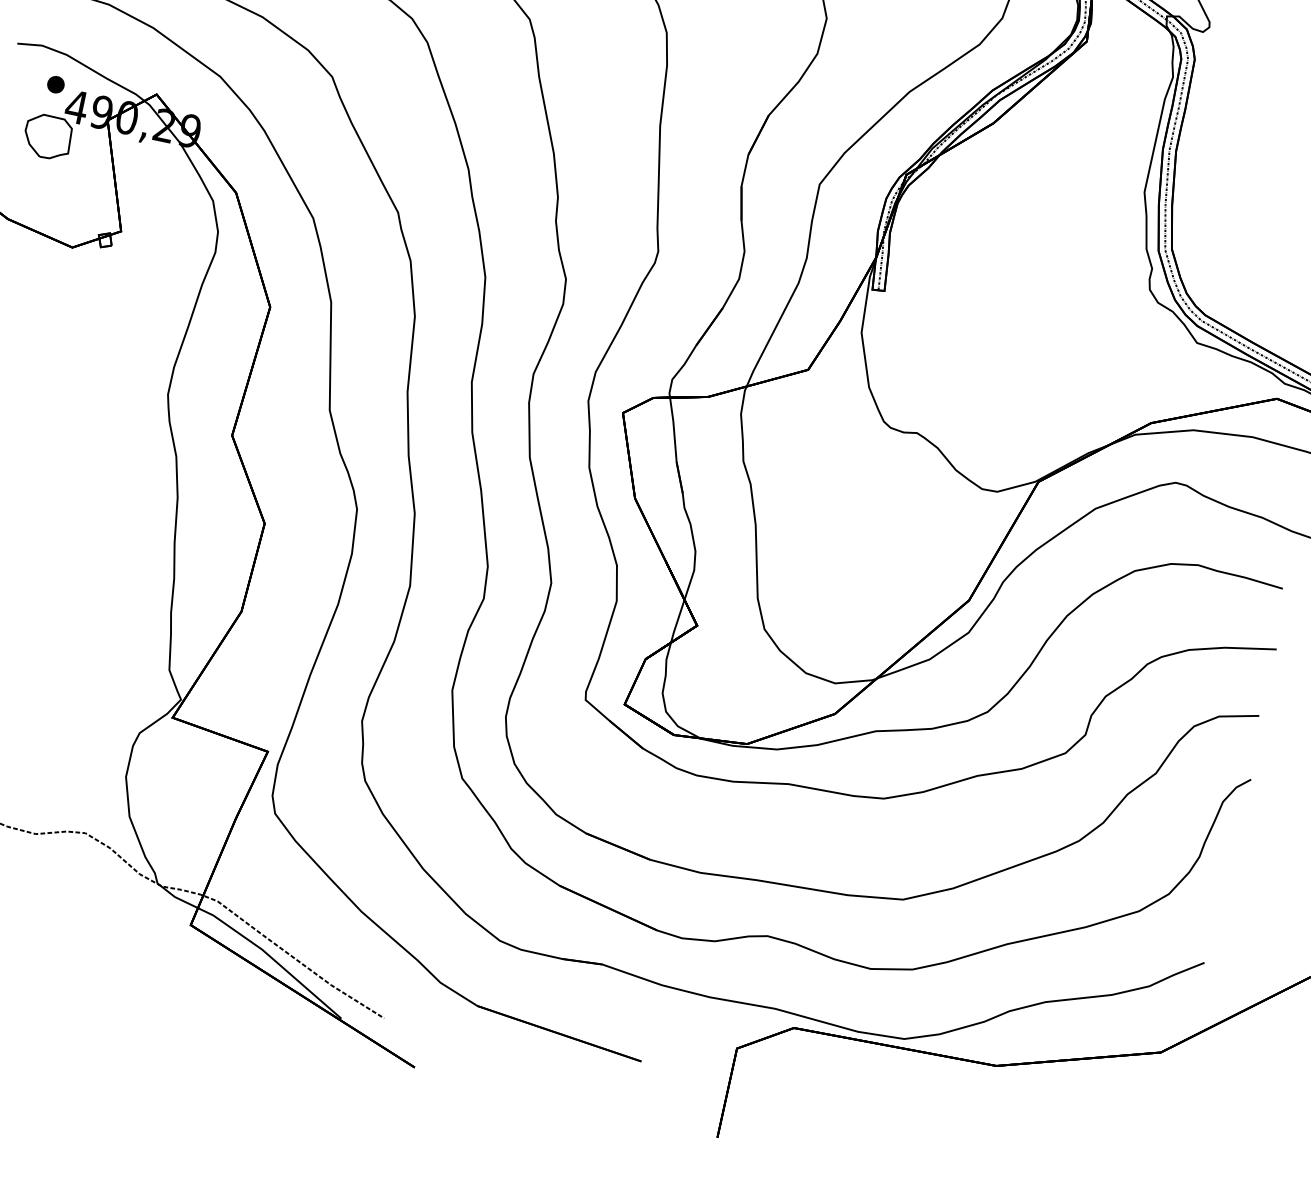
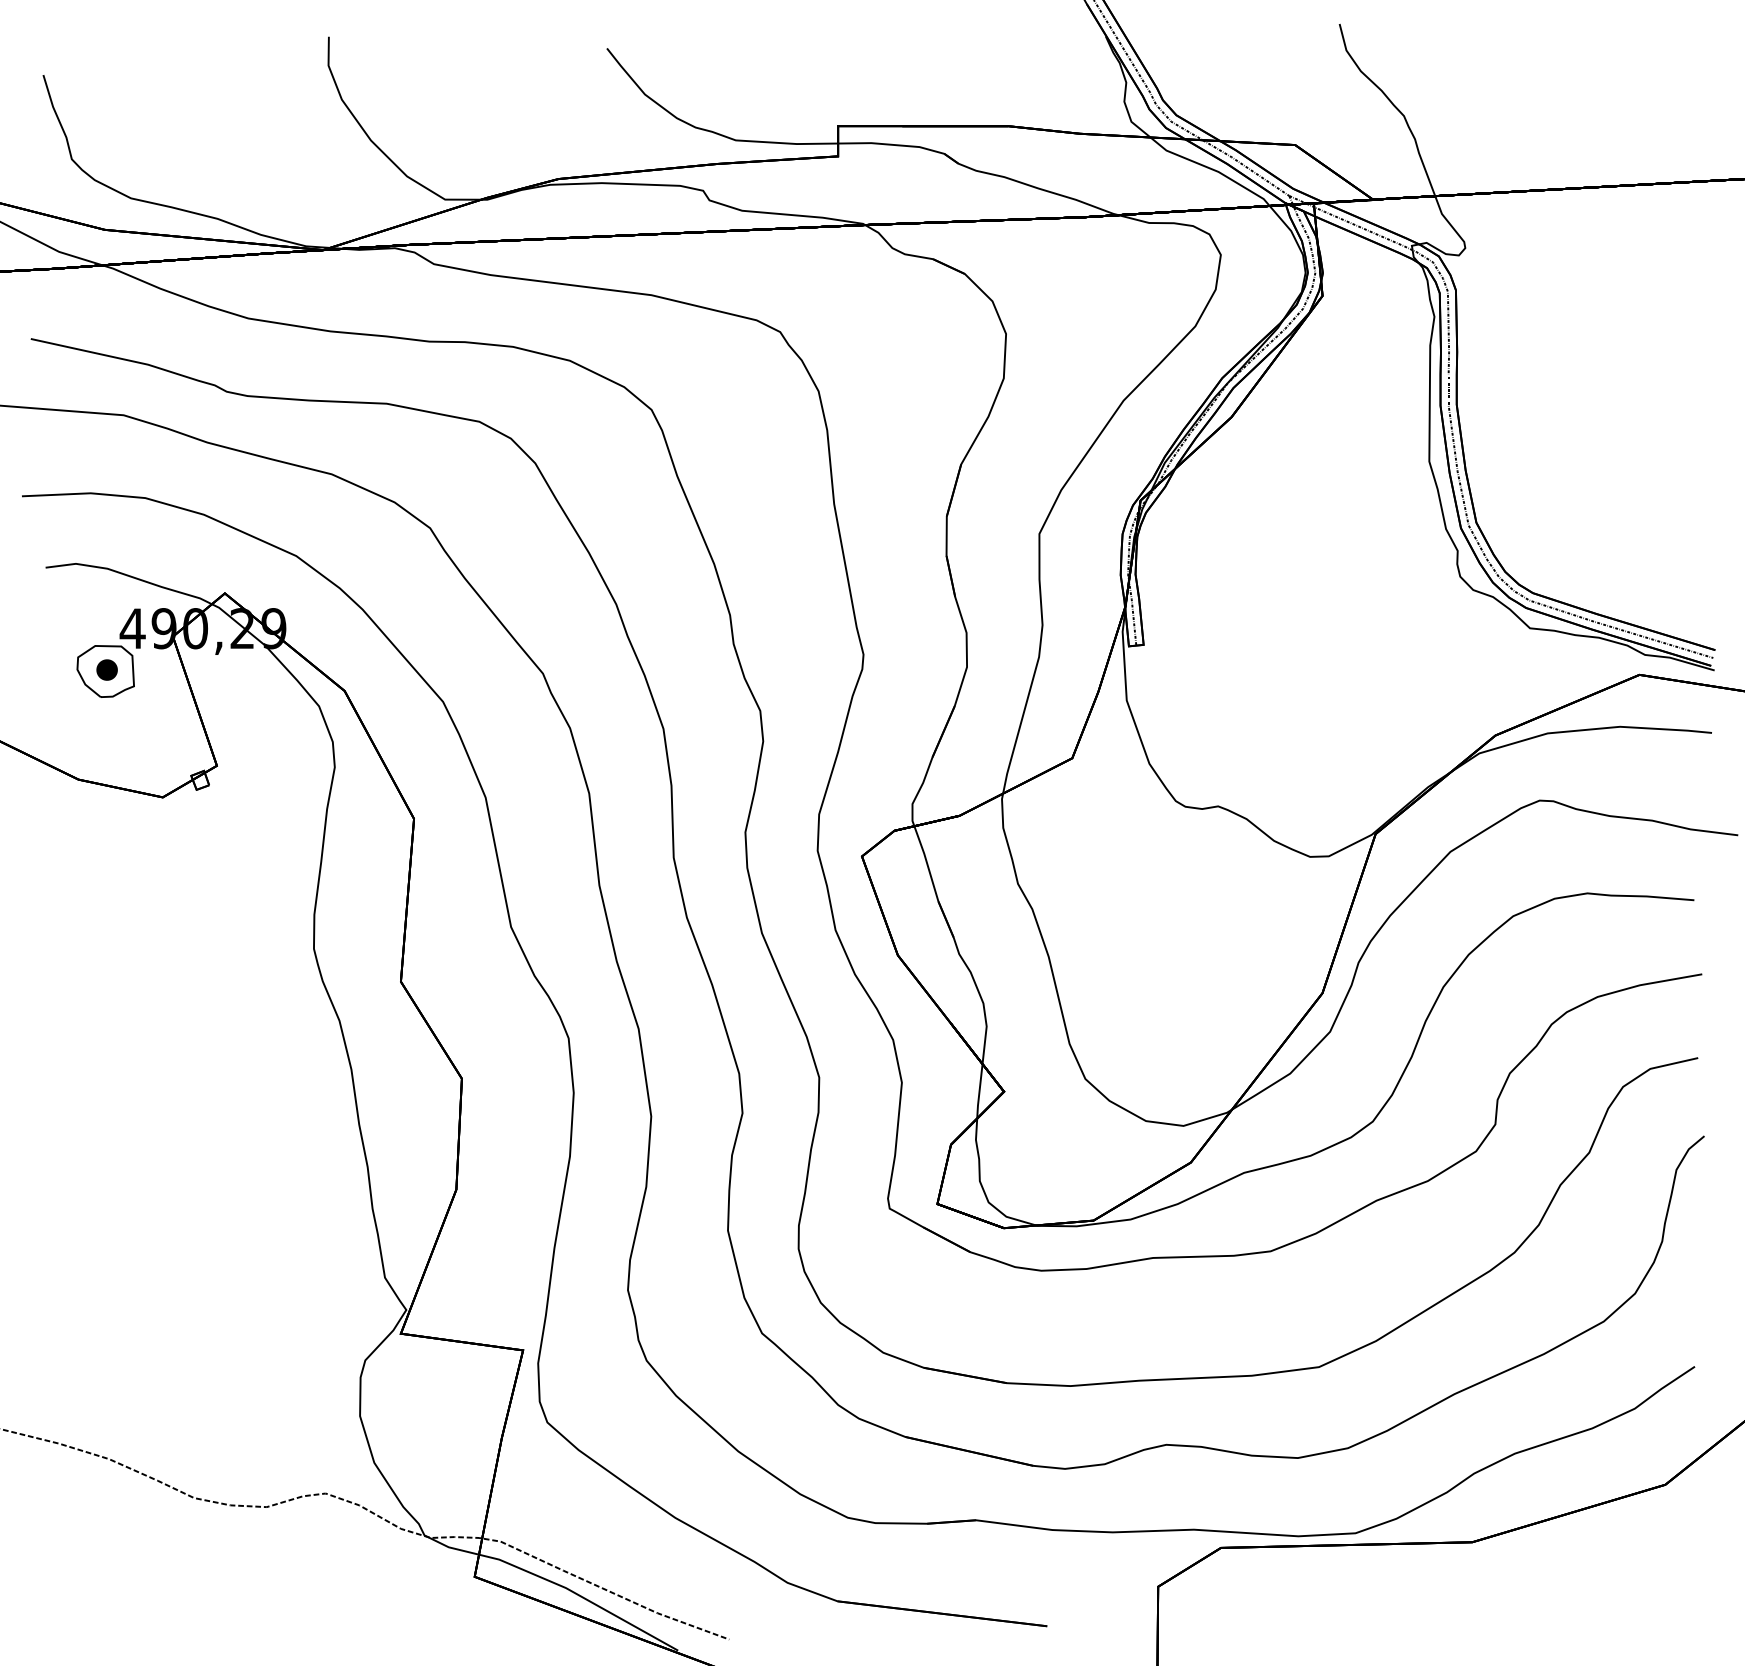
part: (55, 84) -> (106, 669), moved

